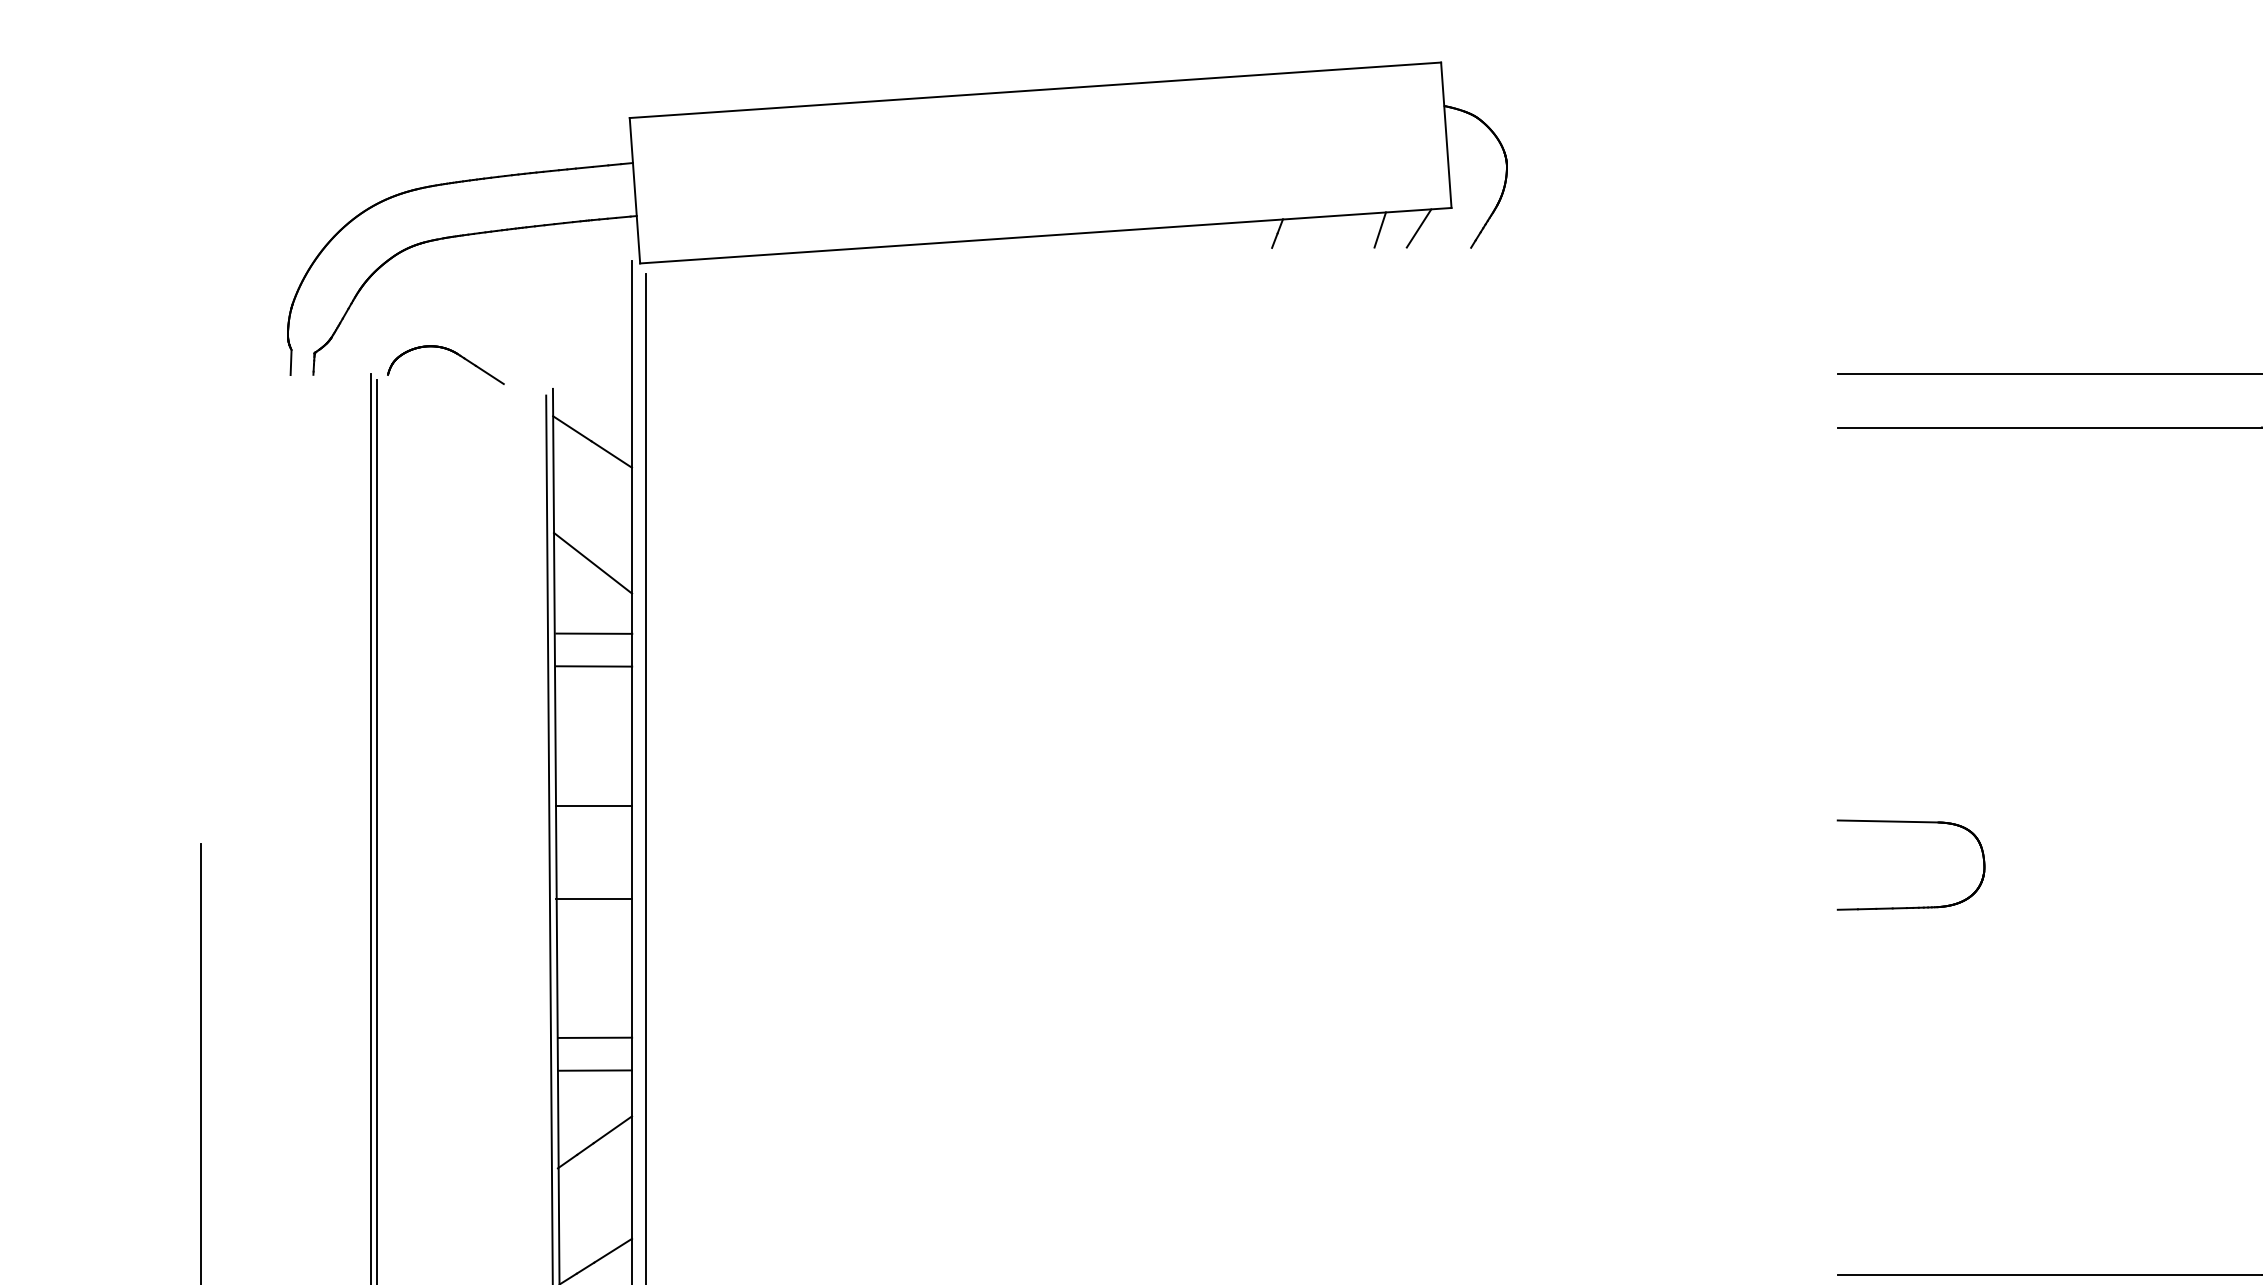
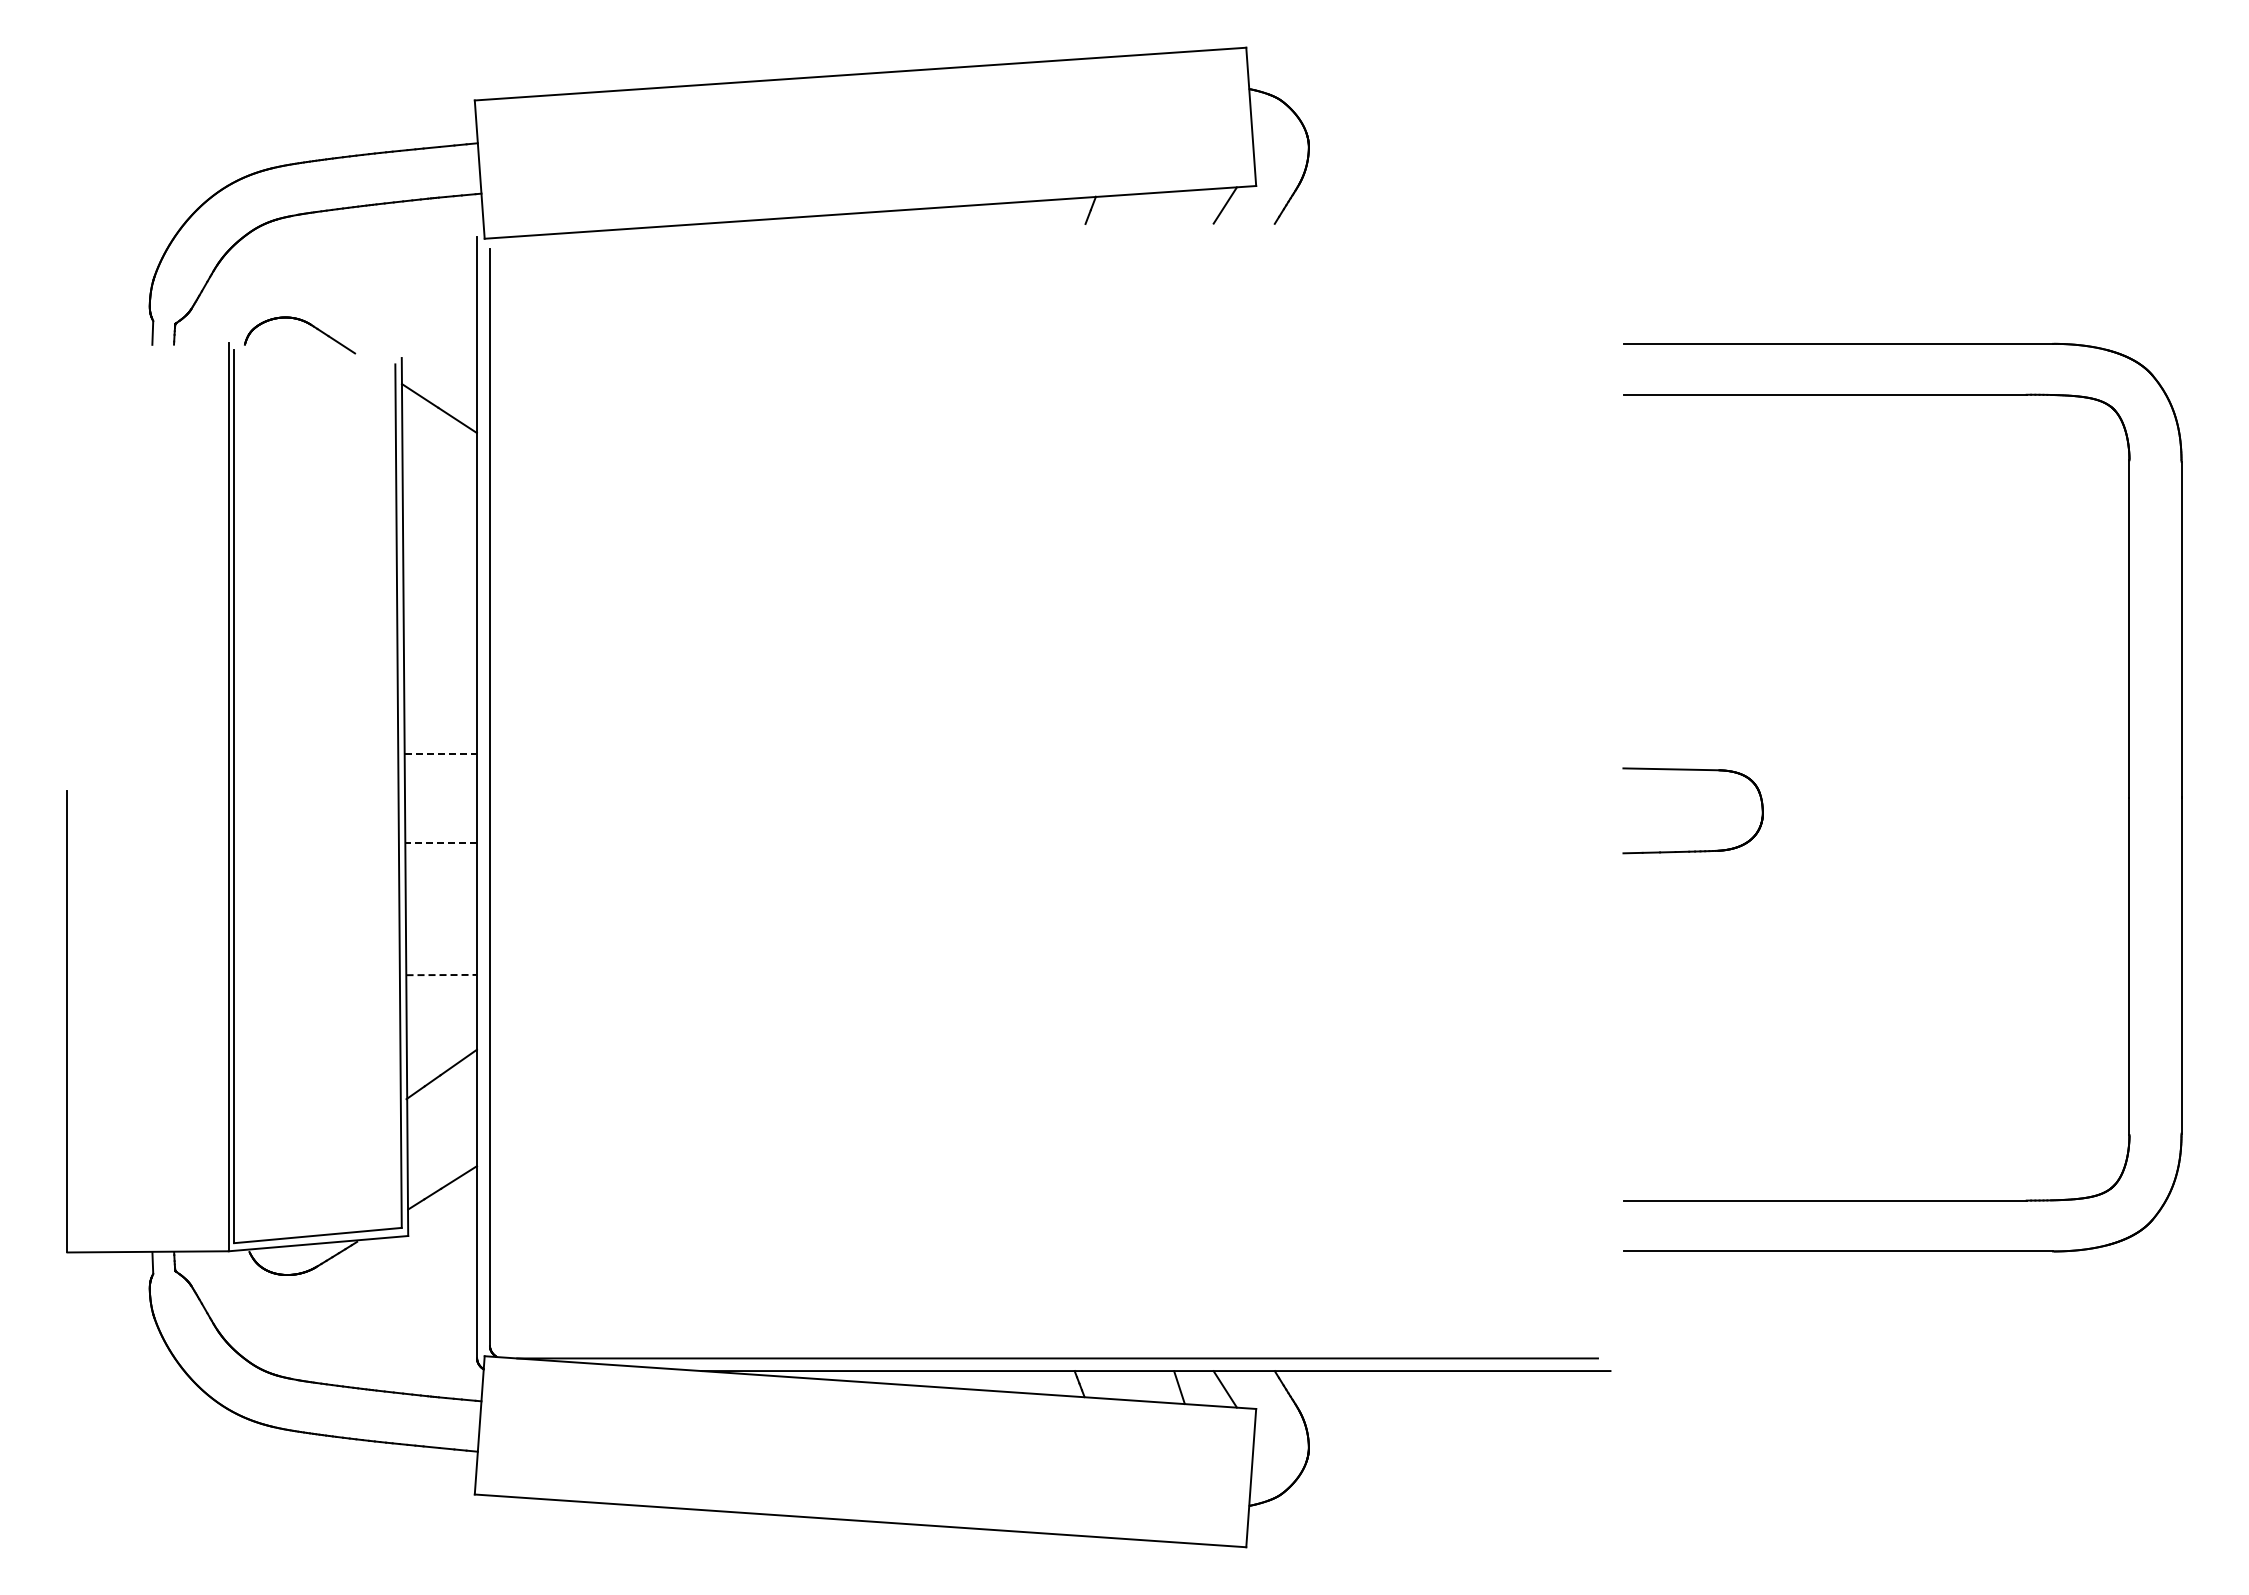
line: (1379, 229) -> (1187, 206), removed
line: (592, 562) -> (439, 523), removed
line: (594, 633) -> (441, 590), removed
line: (594, 665) -> (441, 621), removed
line: (593, 805) -> (440, 754), solid -> dashed
line: (593, 898) -> (440, 842), solid -> dashed
line: (595, 1038) -> (442, 975), solid -> dashed
line: (594, 1070) -> (441, 1006), removed

